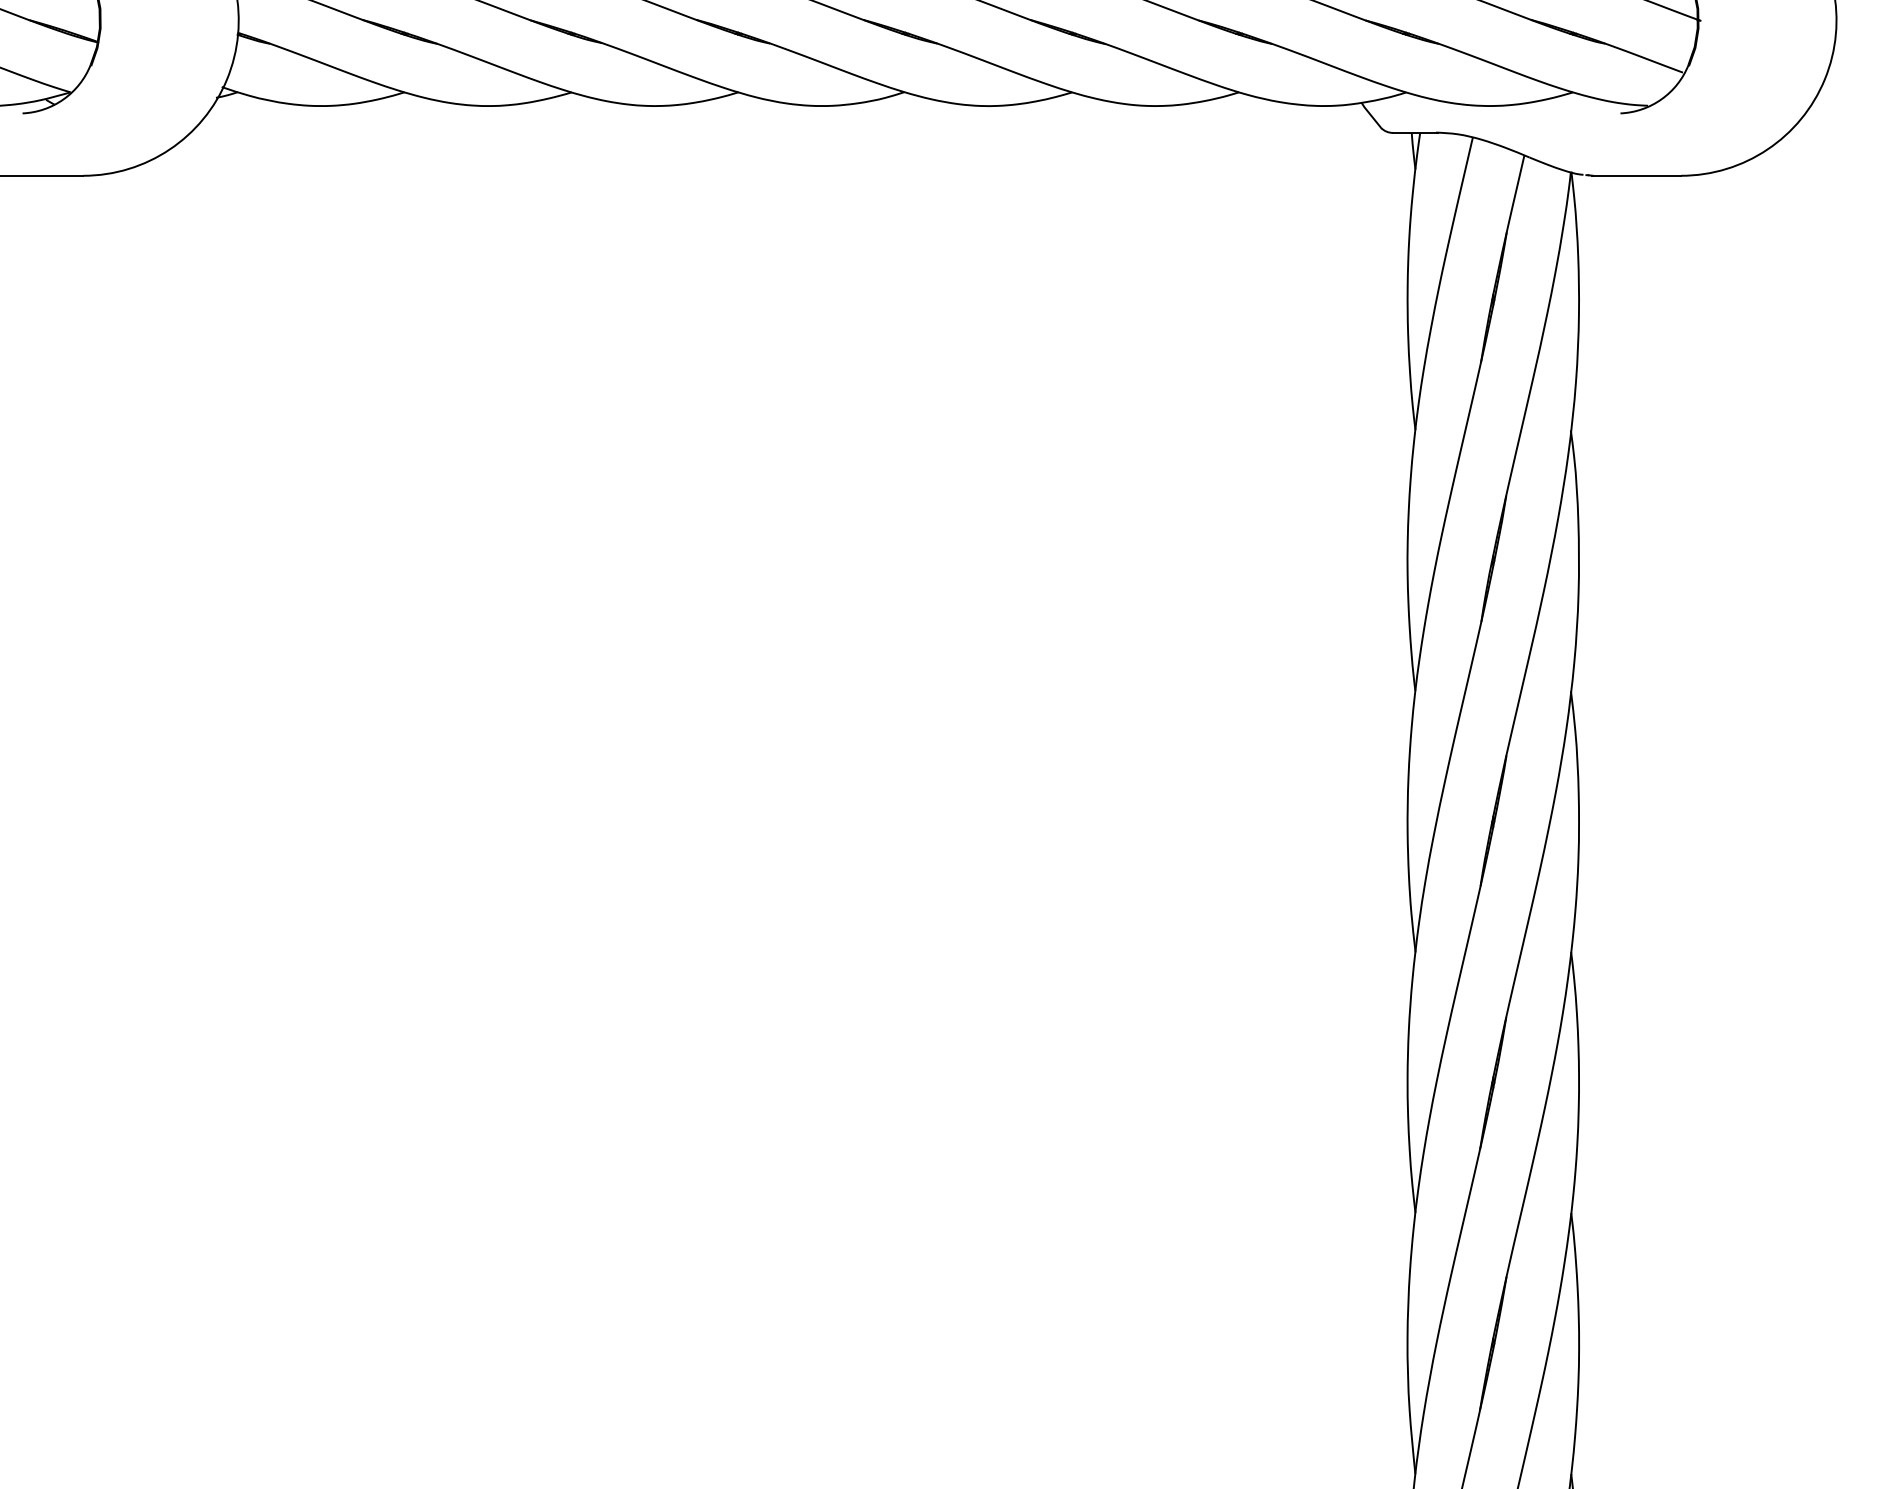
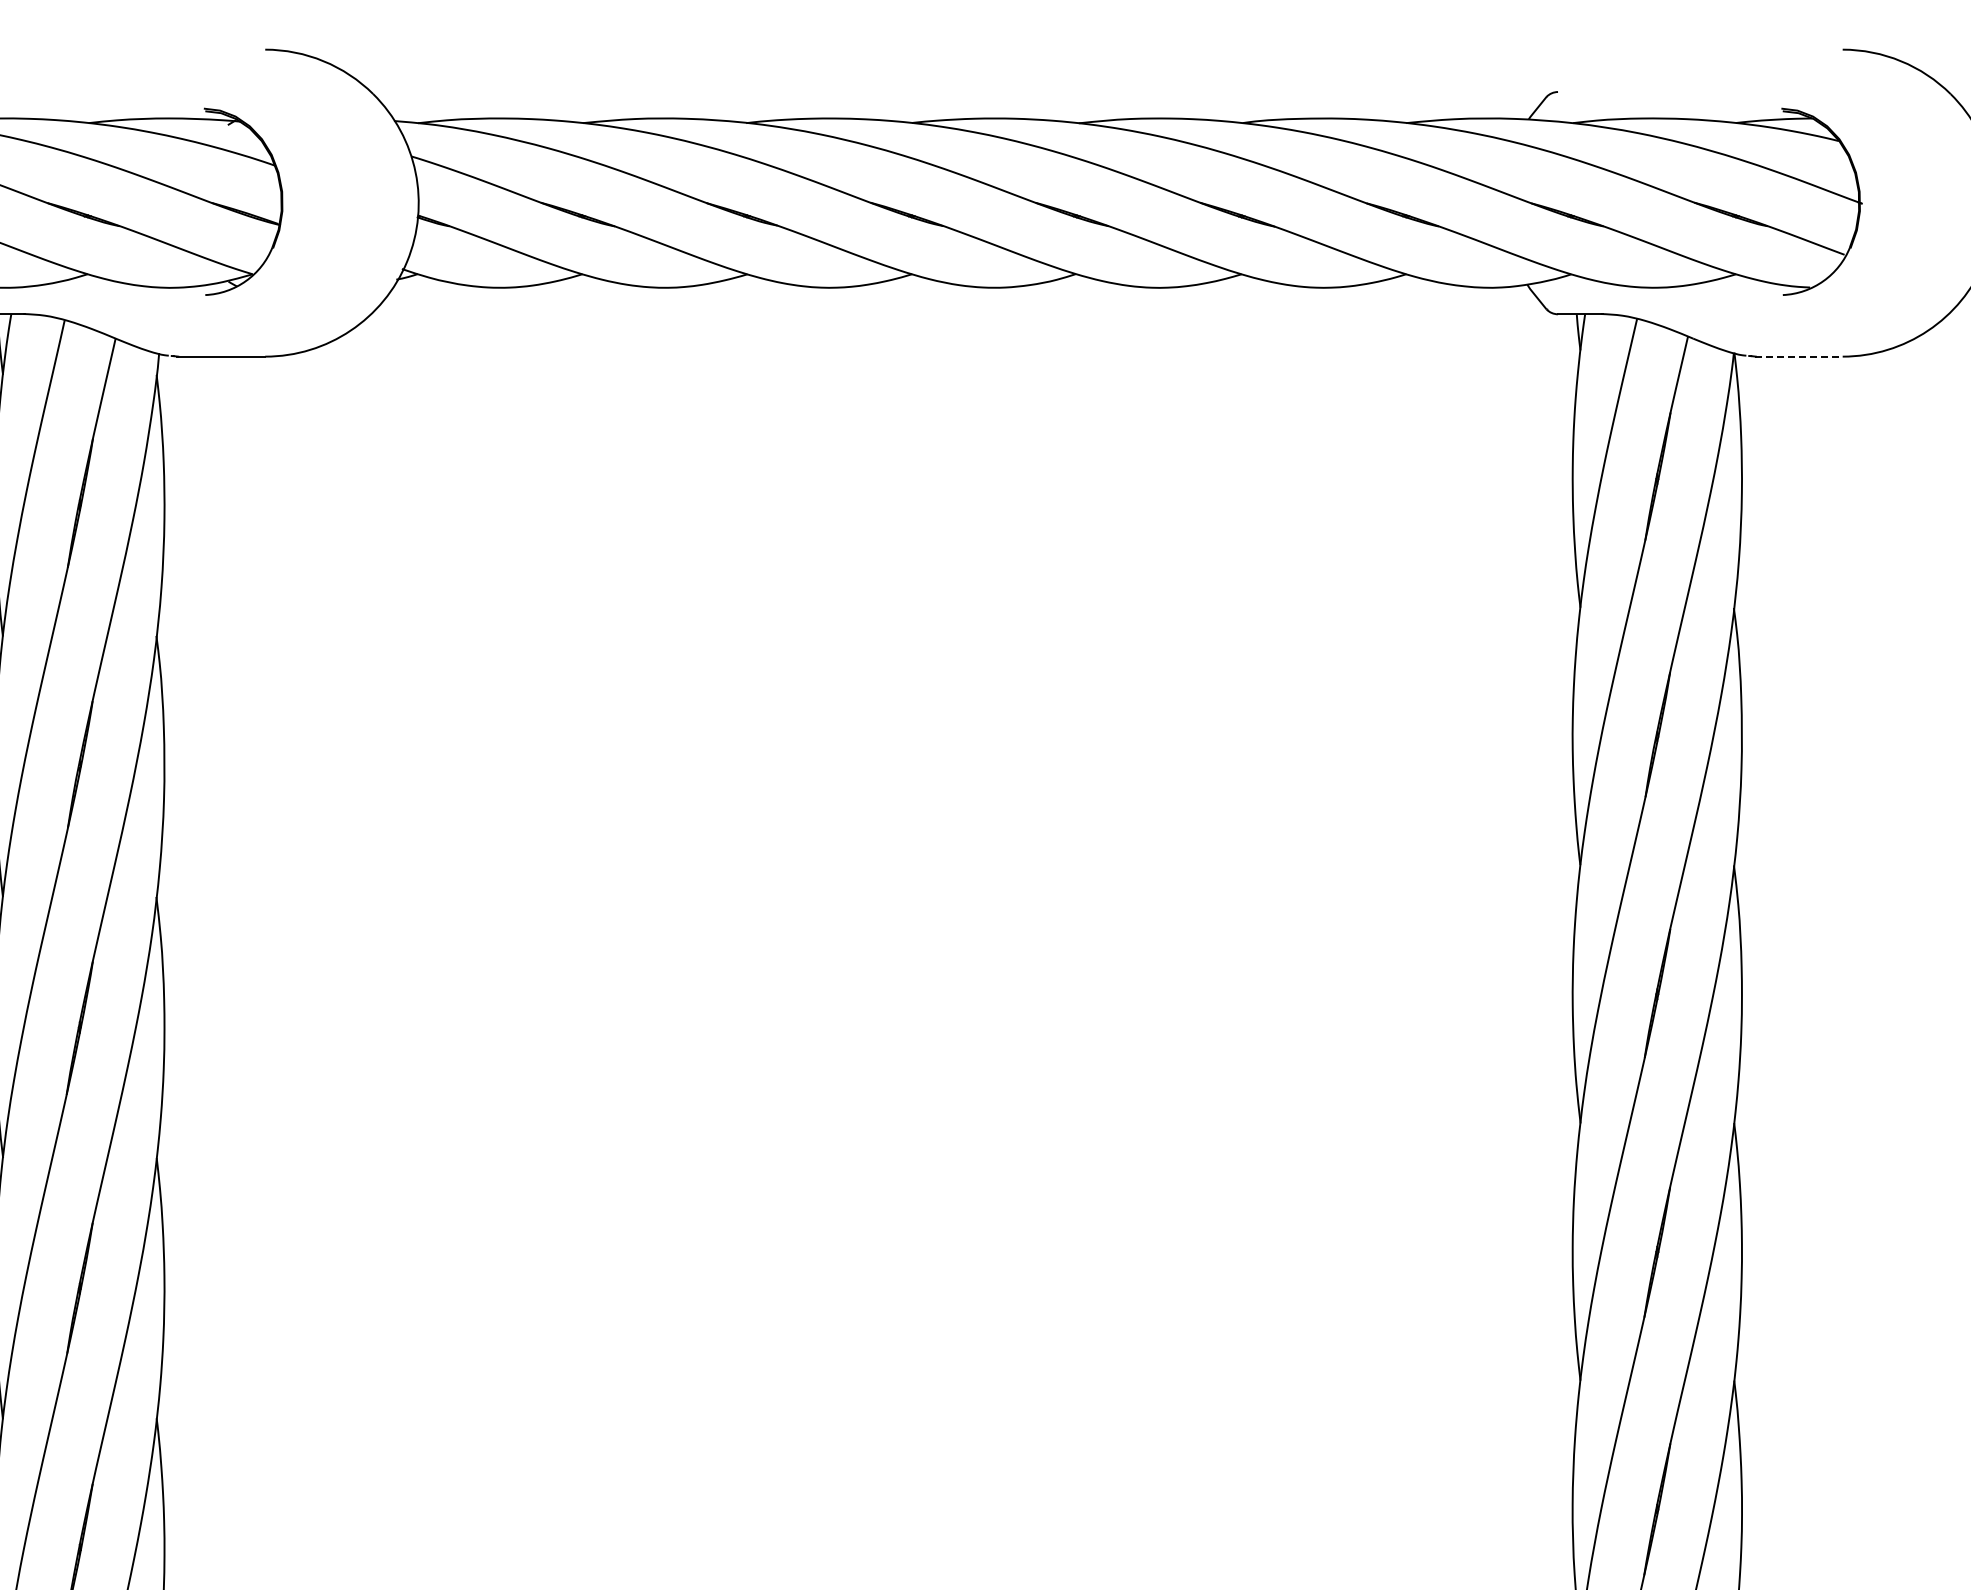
line: (1636, 175) -> (1798, 356), solid -> dashed

